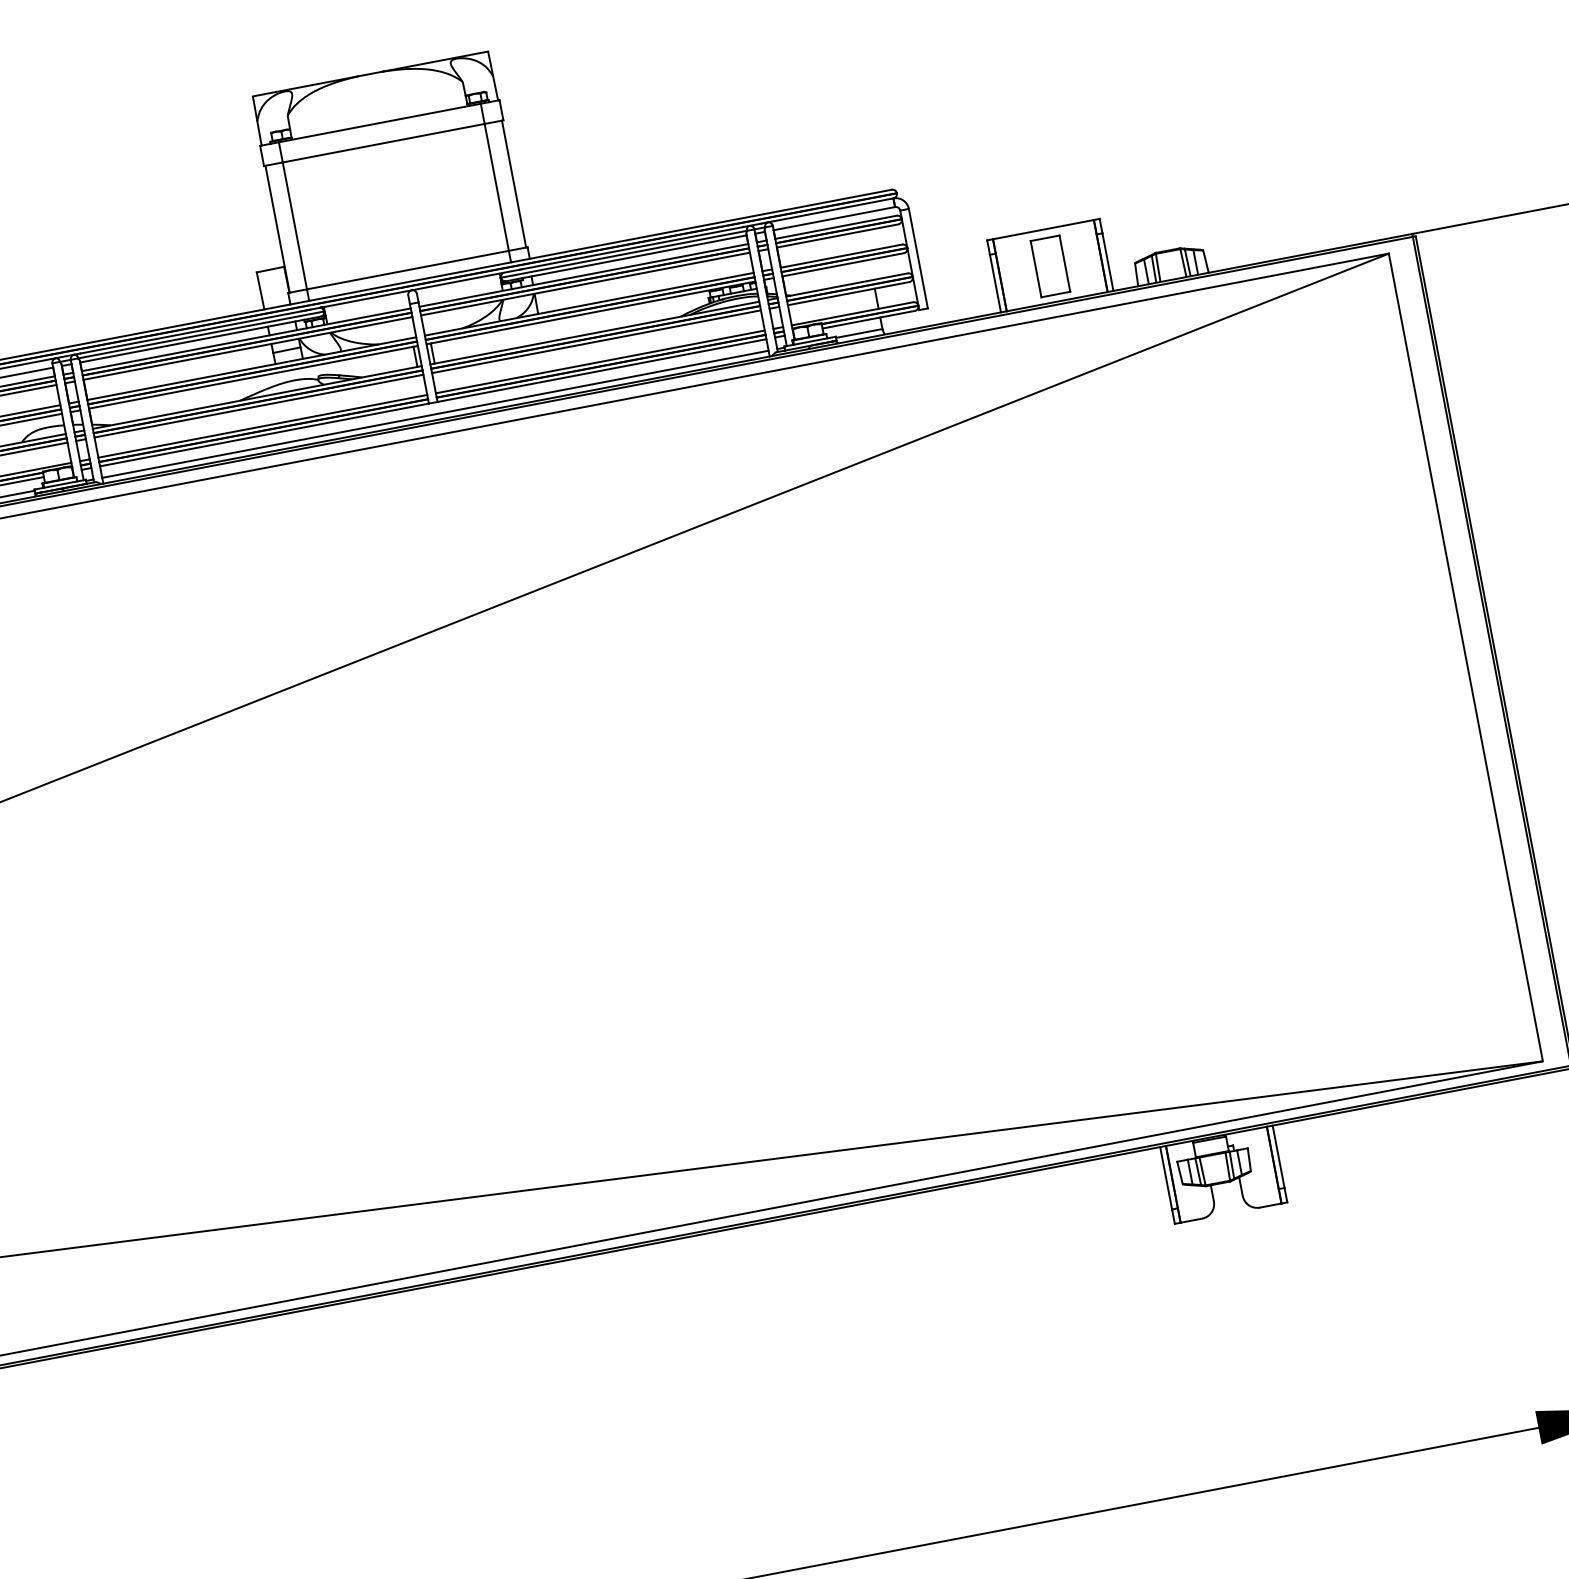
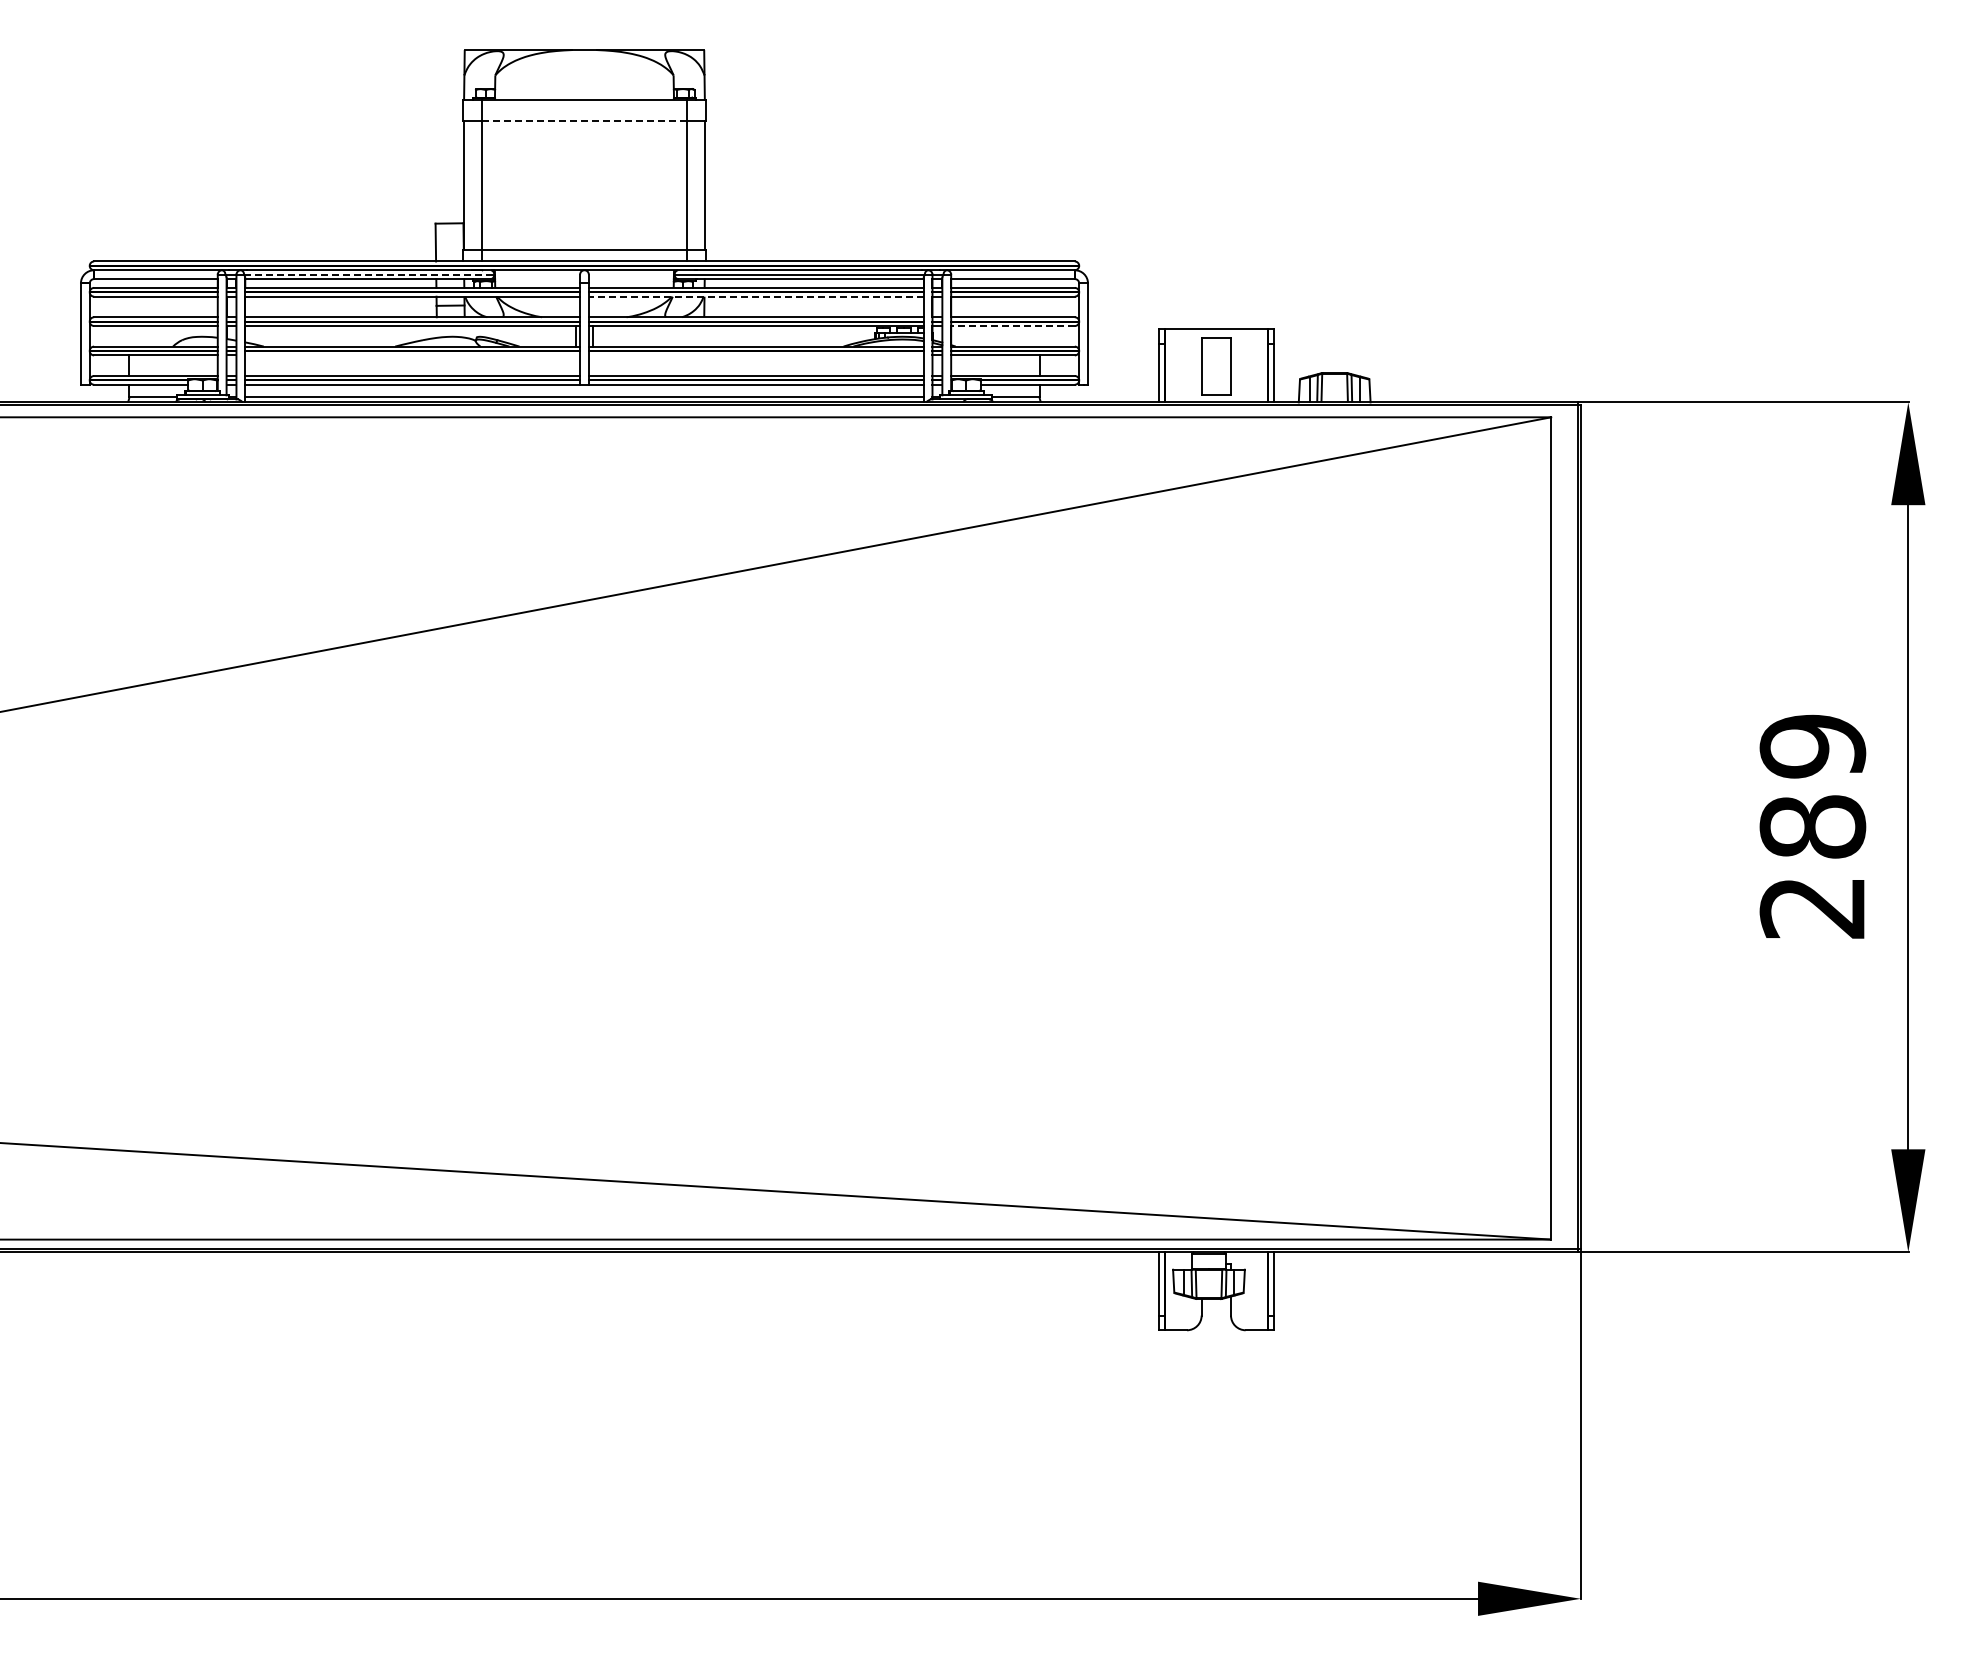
line: (383, 143) -> (584, 120), solid -> dashed
line: (842, 265) -> (1012, 326), solid -> dashed
line: (584, 284) -> (755, 296), solid -> dashed
line: (201, 334) -> (369, 274), solid -> dashed
line: (595, 341) -> (755, 355), removed
line: (258, 406) -> (412, 355), removed

